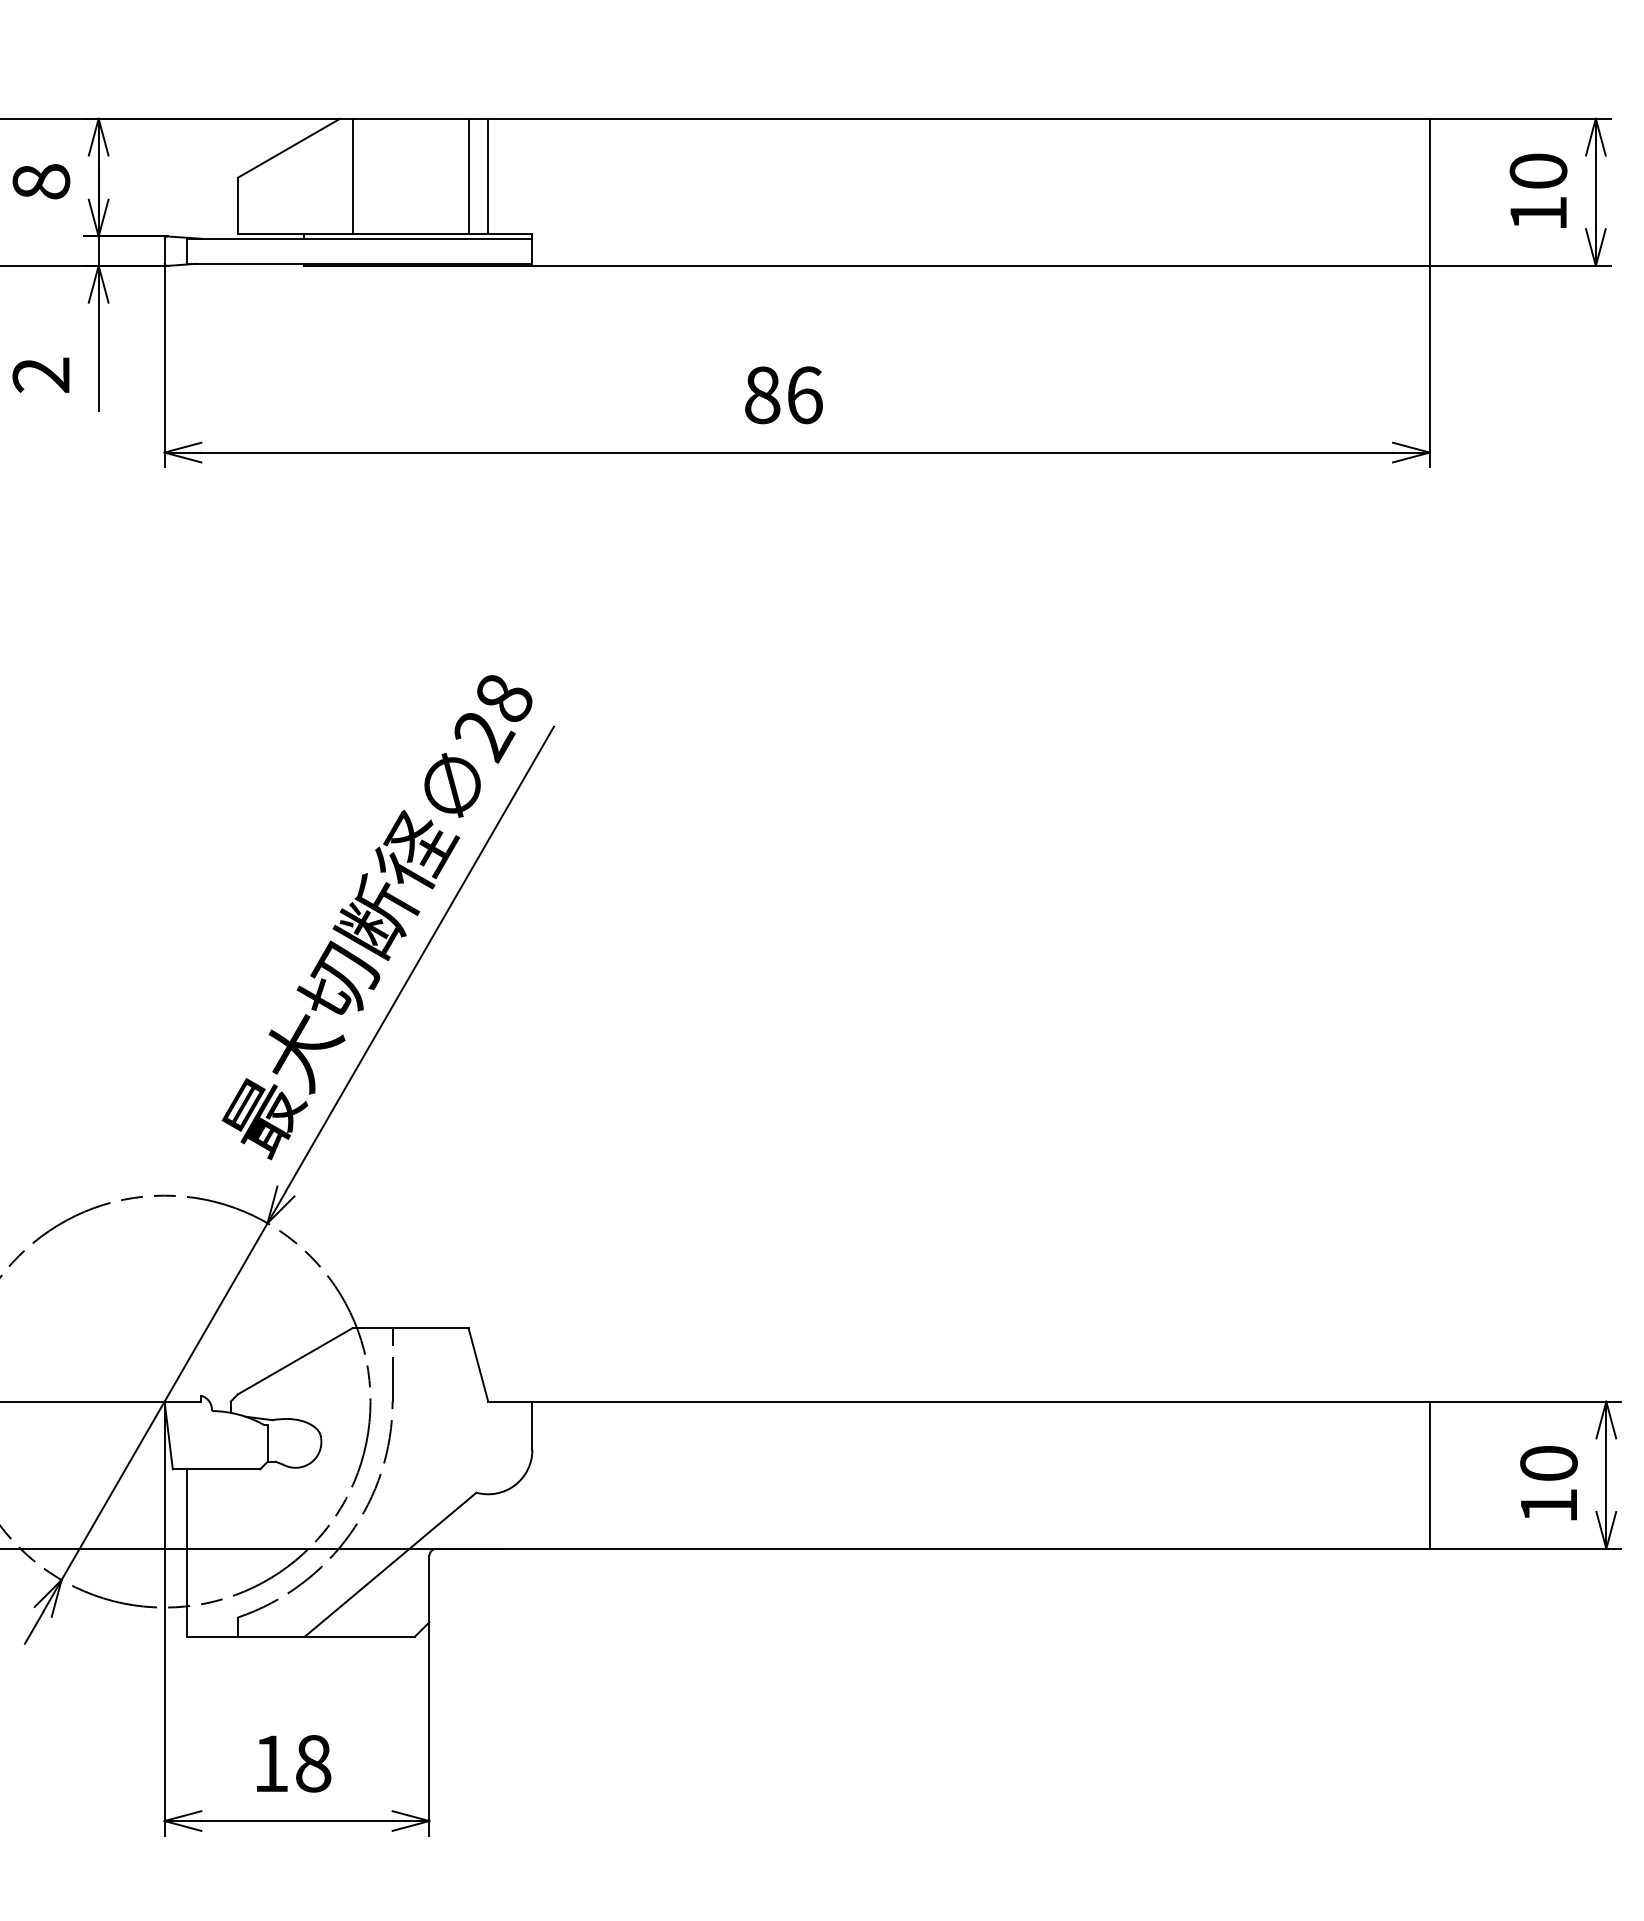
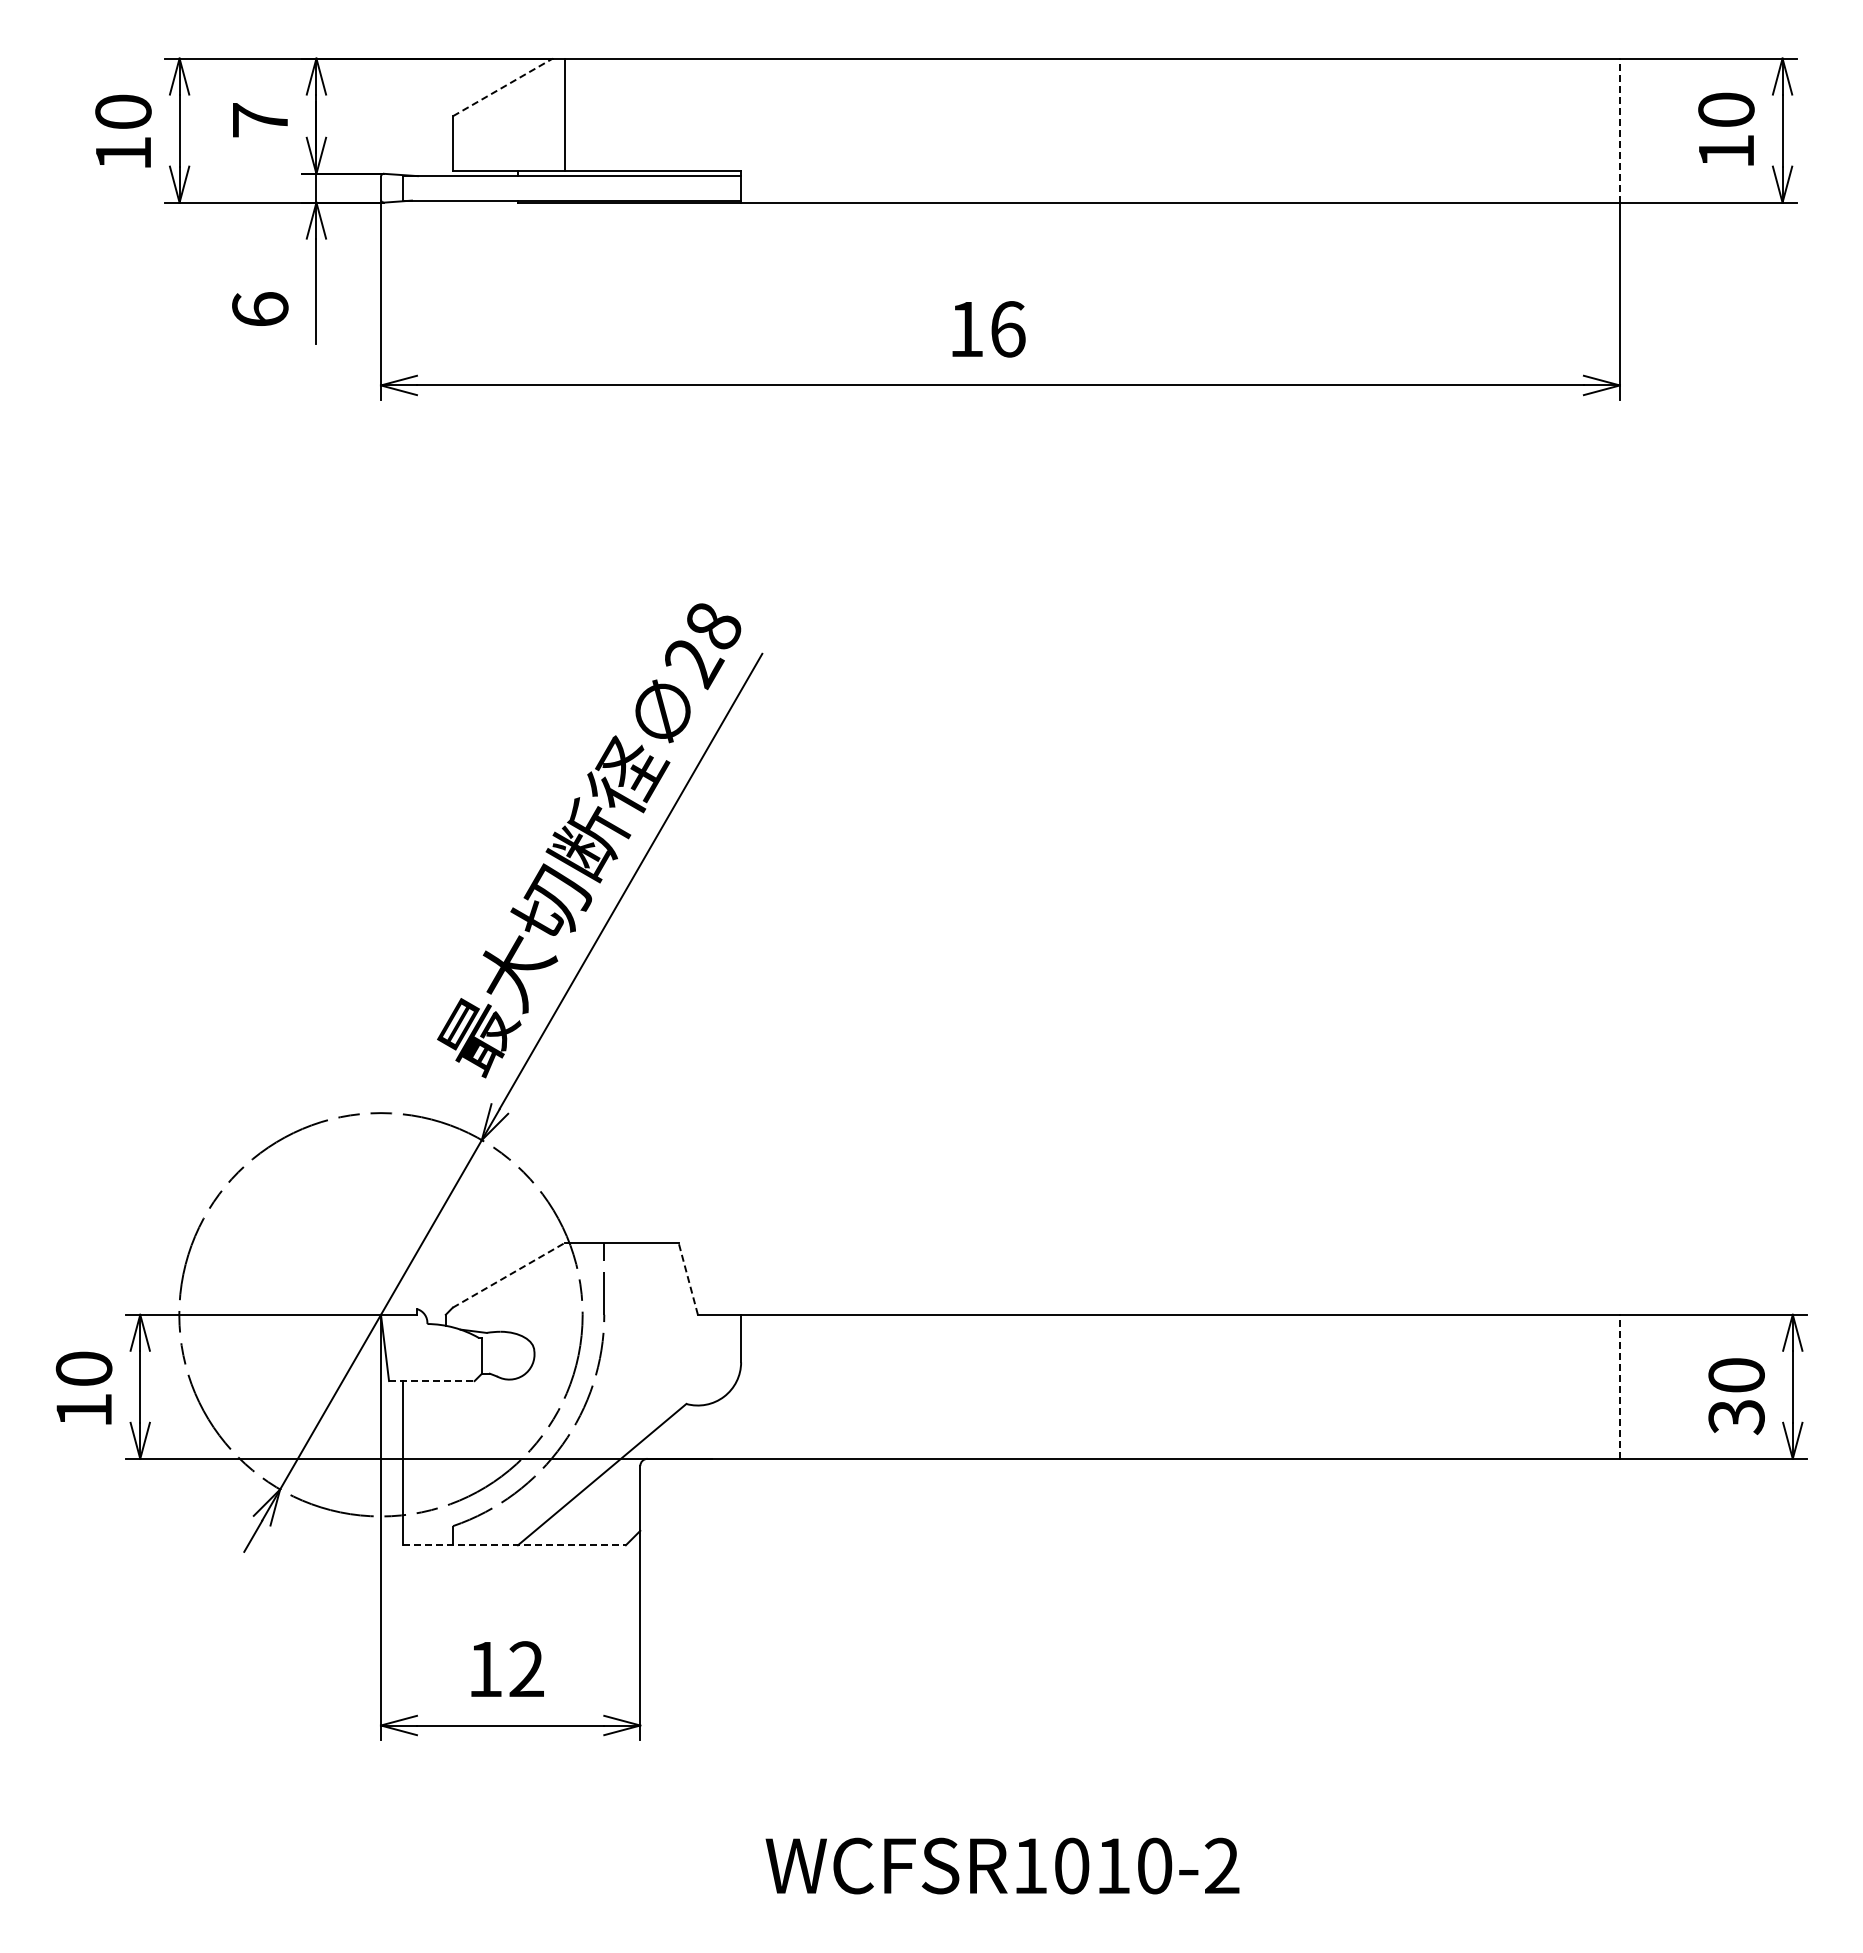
line: (288, 148) -> (502, 87), solid -> dashed
line: (468, 175) -> (678, 114), removed
line: (487, 175) -> (697, 114), removed
text: (41, 182) -> (260, 120), 8 -> 7
line: (1429, 192) -> (1619, 130), solid -> dashed
text: (41, 375) -> (260, 309), 2 -> 6
text: (762, 395) -> (966, 329), 86 -> 16
line: (294, 1361) -> (508, 1275), solid -> dashed
line: (478, 1364) -> (688, 1278), solid -> dashed
line: (216, 1469) -> (431, 1381), solid -> dashed
line: (1429, 1474) -> (1619, 1386), solid -> dashed
text: (1548, 1506) -> (1736, 1417), 10 -> 30
line: (300, 1637) -> (514, 1545), solid -> dashed
text: (313, 1763) -> (526, 1669), 18 -> 12

